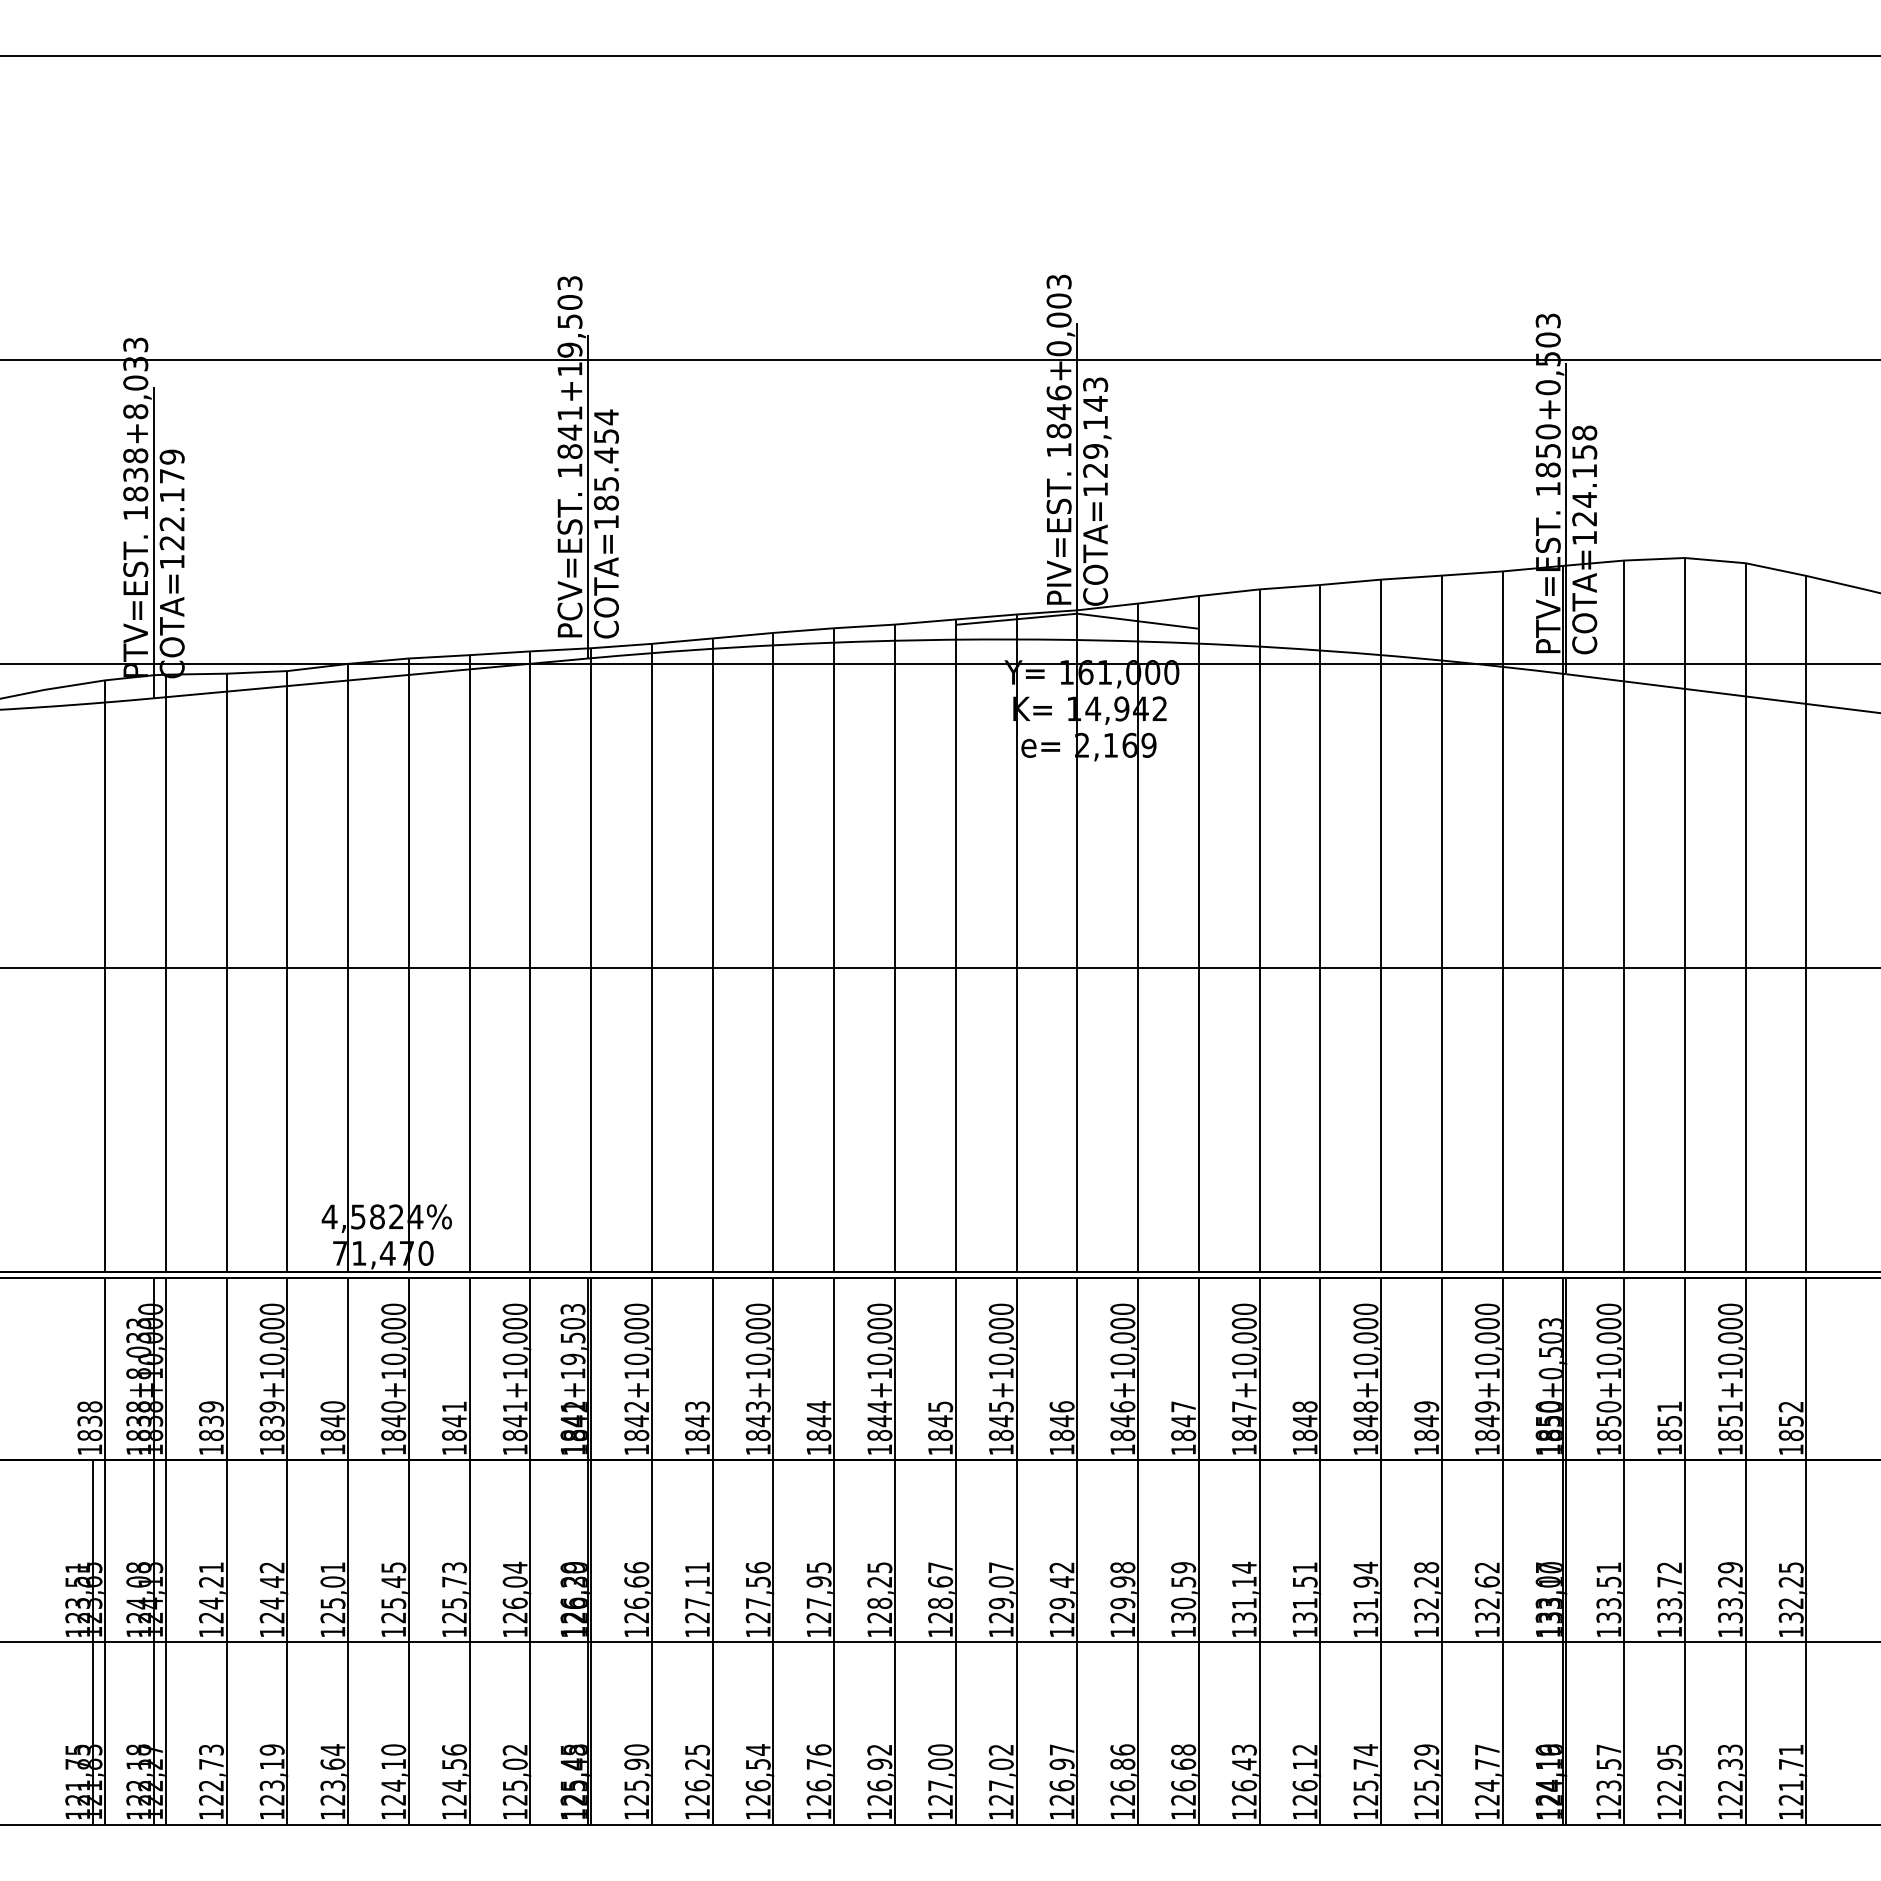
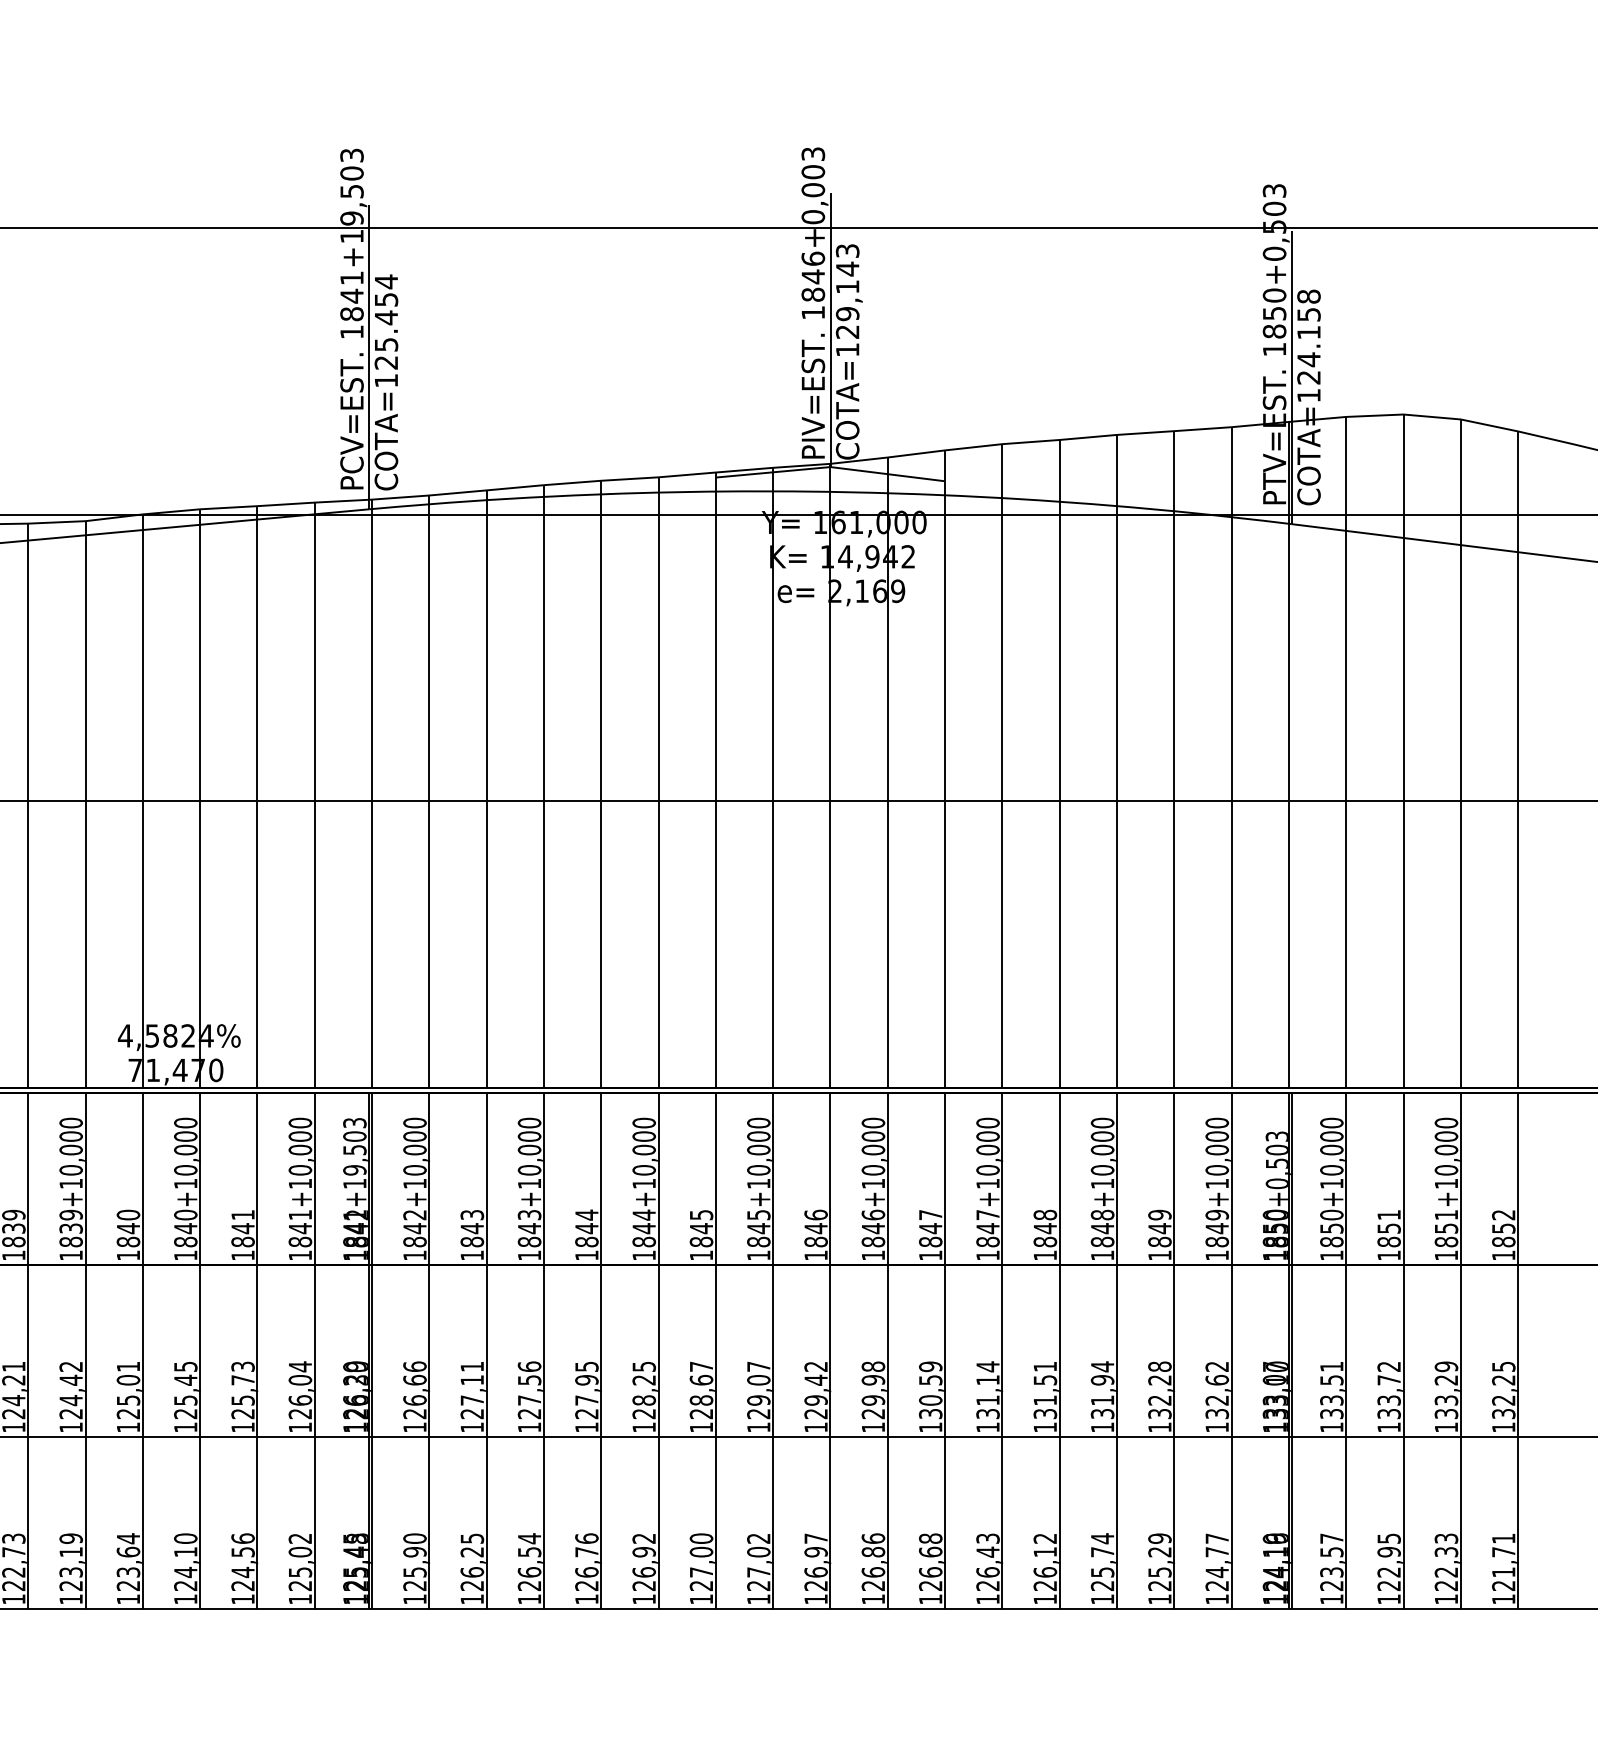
text: (606, 502) -> (386, 362), COTA=185.454 -> COTA=125.454

